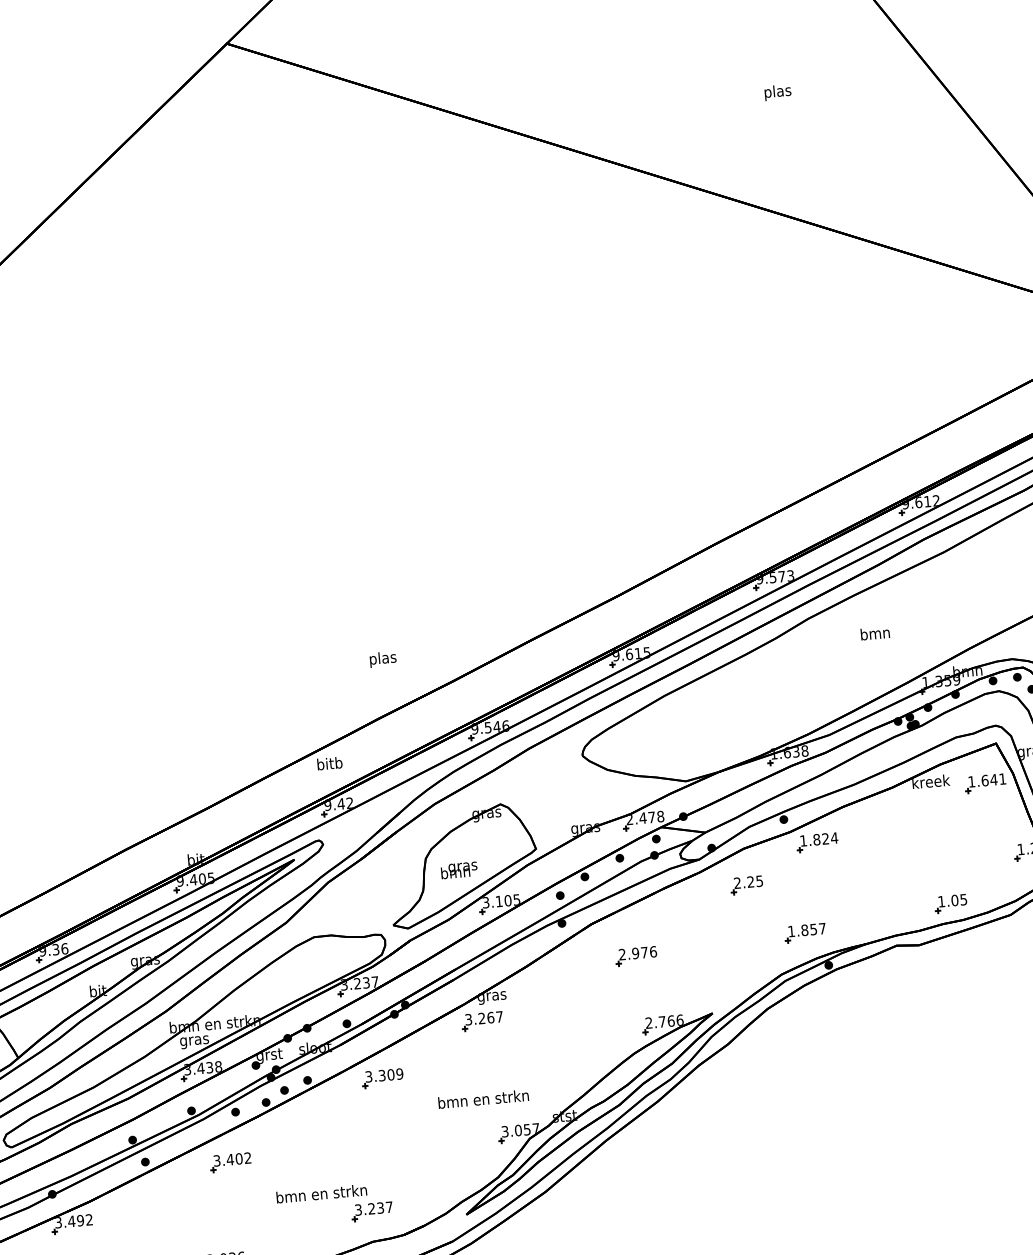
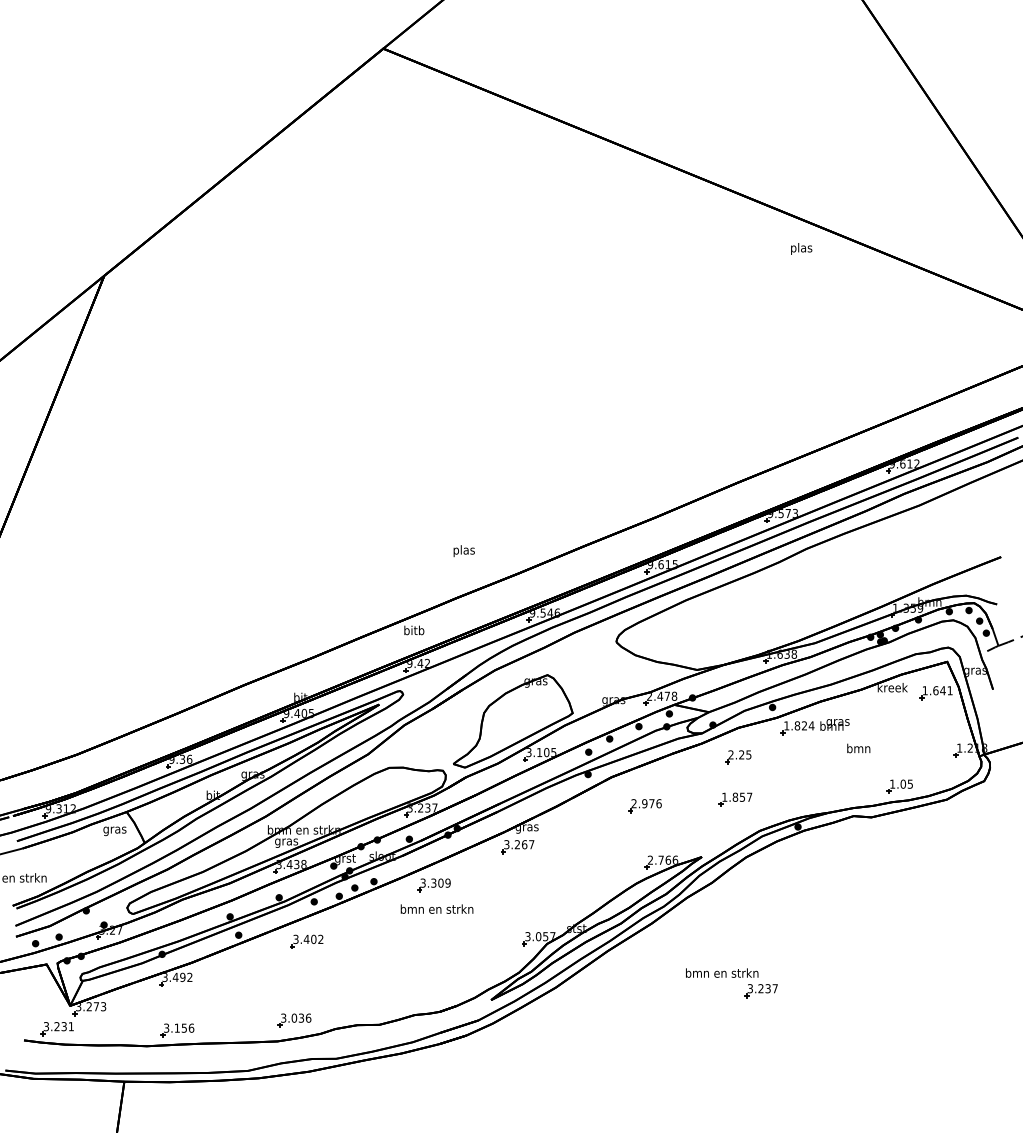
text: (777, 92) -> (801, 248), moved
text: (874, 633) -> (858, 748), moved
text: (458, 869) -> (834, 724), moved
part: (805, 933) -> (735, 799), moved
text: (482, 1098) -> (436, 908), moved
part: (334, 1205) -> (731, 983), moved

